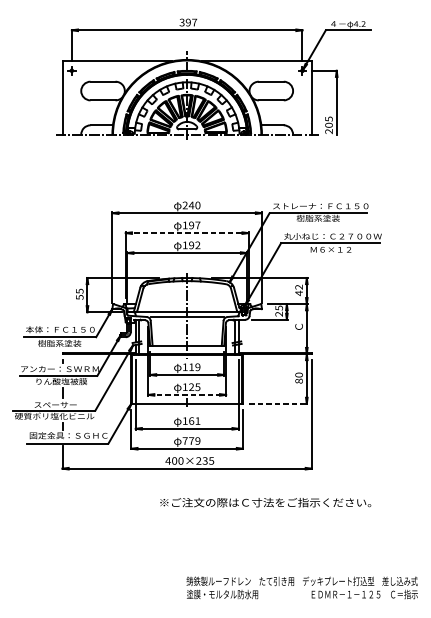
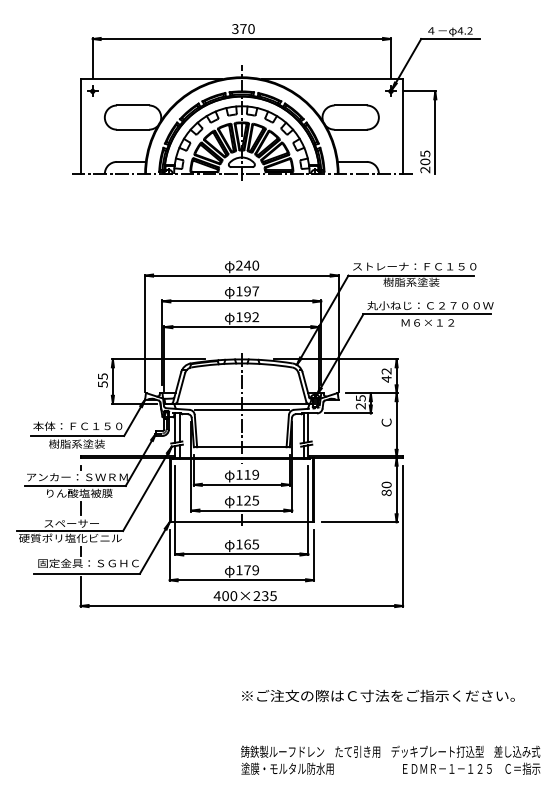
text: (191, 22) -> (247, 29), 397 -> 370
line: (187, 233) -> (242, 301), dashed -> solid
line: (187, 394) -> (242, 510), dashed -> solid
line: (278, 404) -> (359, 522), dashed -> solid
text: (197, 421) -> (255, 544), 161 -> 165
text: (185, 441) -> (239, 570), 779 -> 179
text: (265, 502) -> (378, 695), moved

